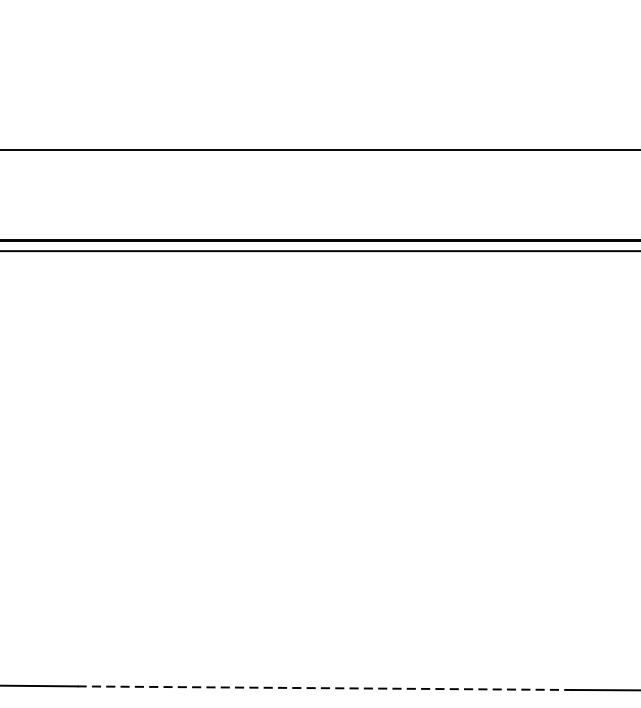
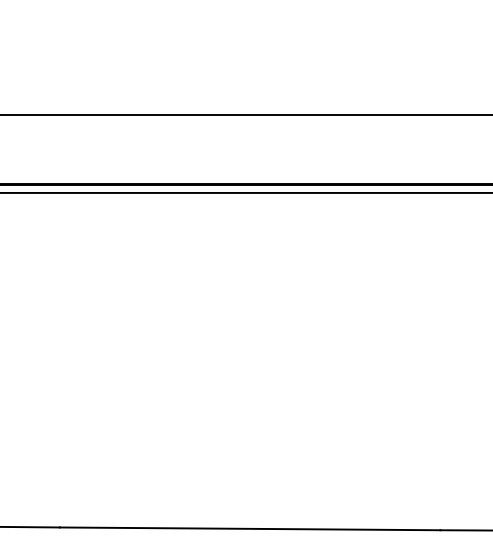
line: (325, 687) -> (250, 528), dashed -> solid

